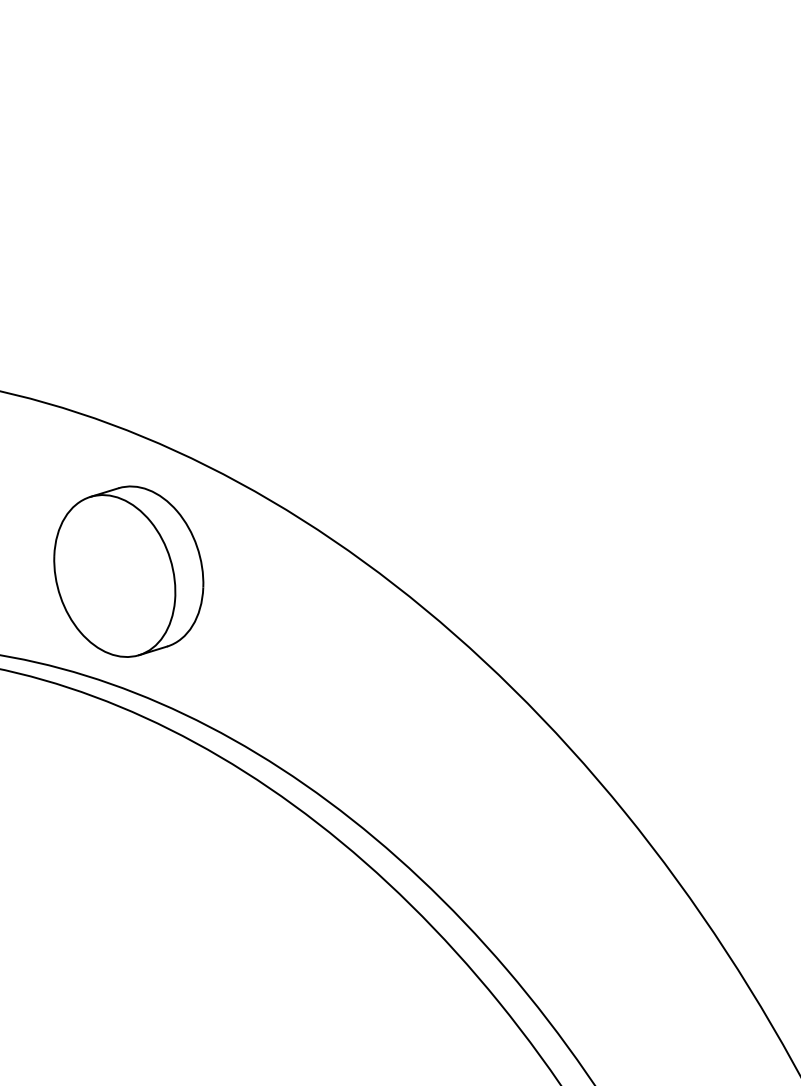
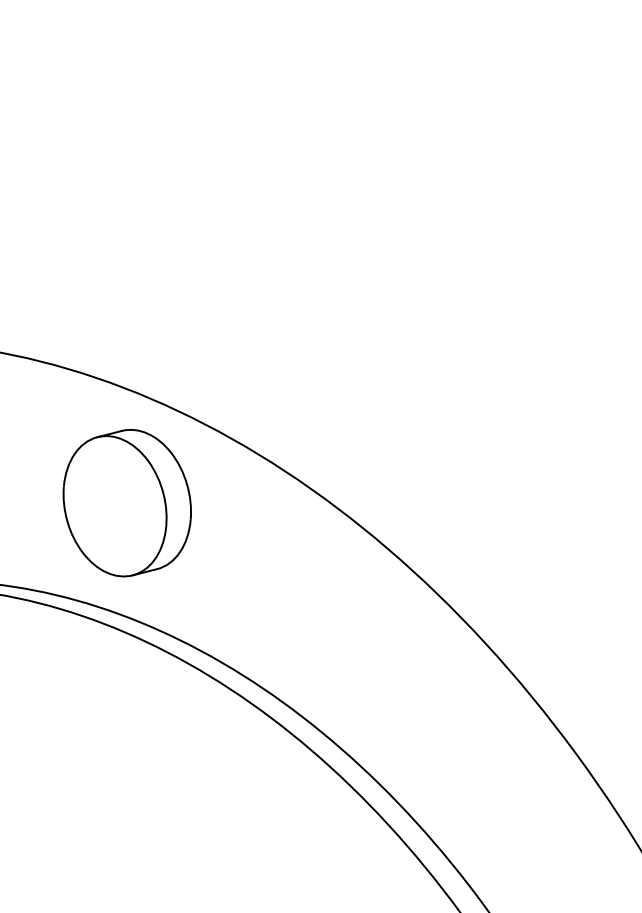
part: (128, 571) -> (127, 502), moved

